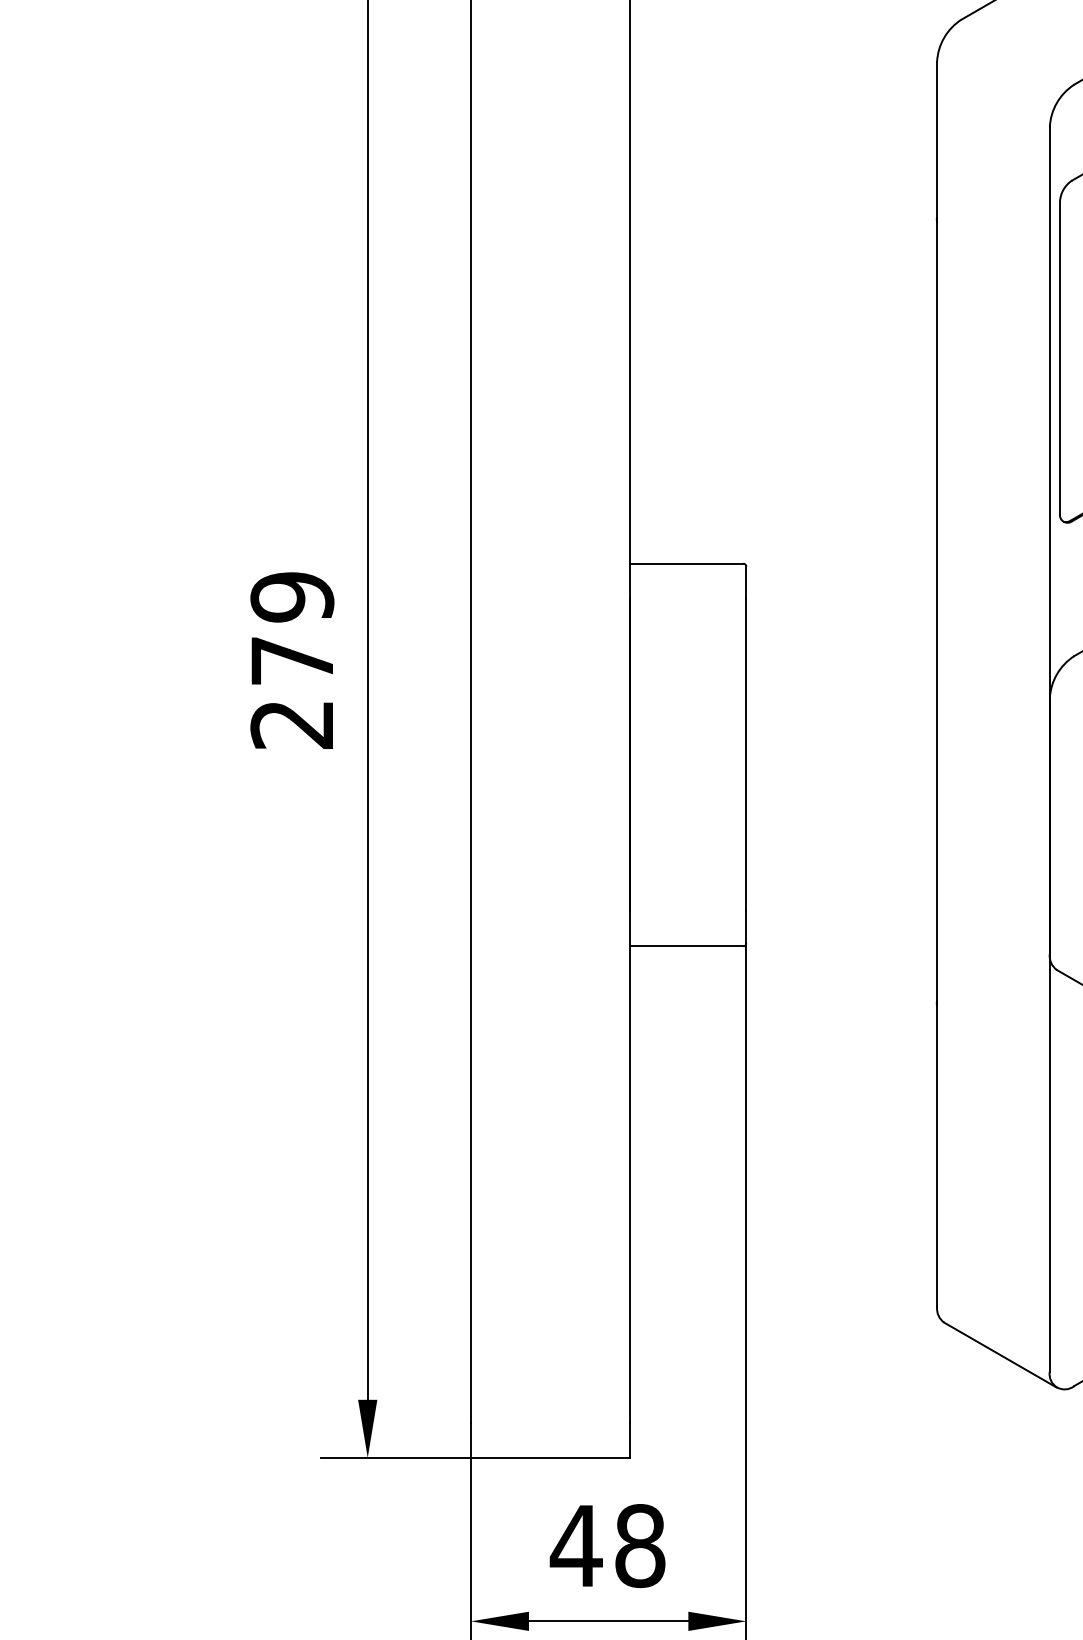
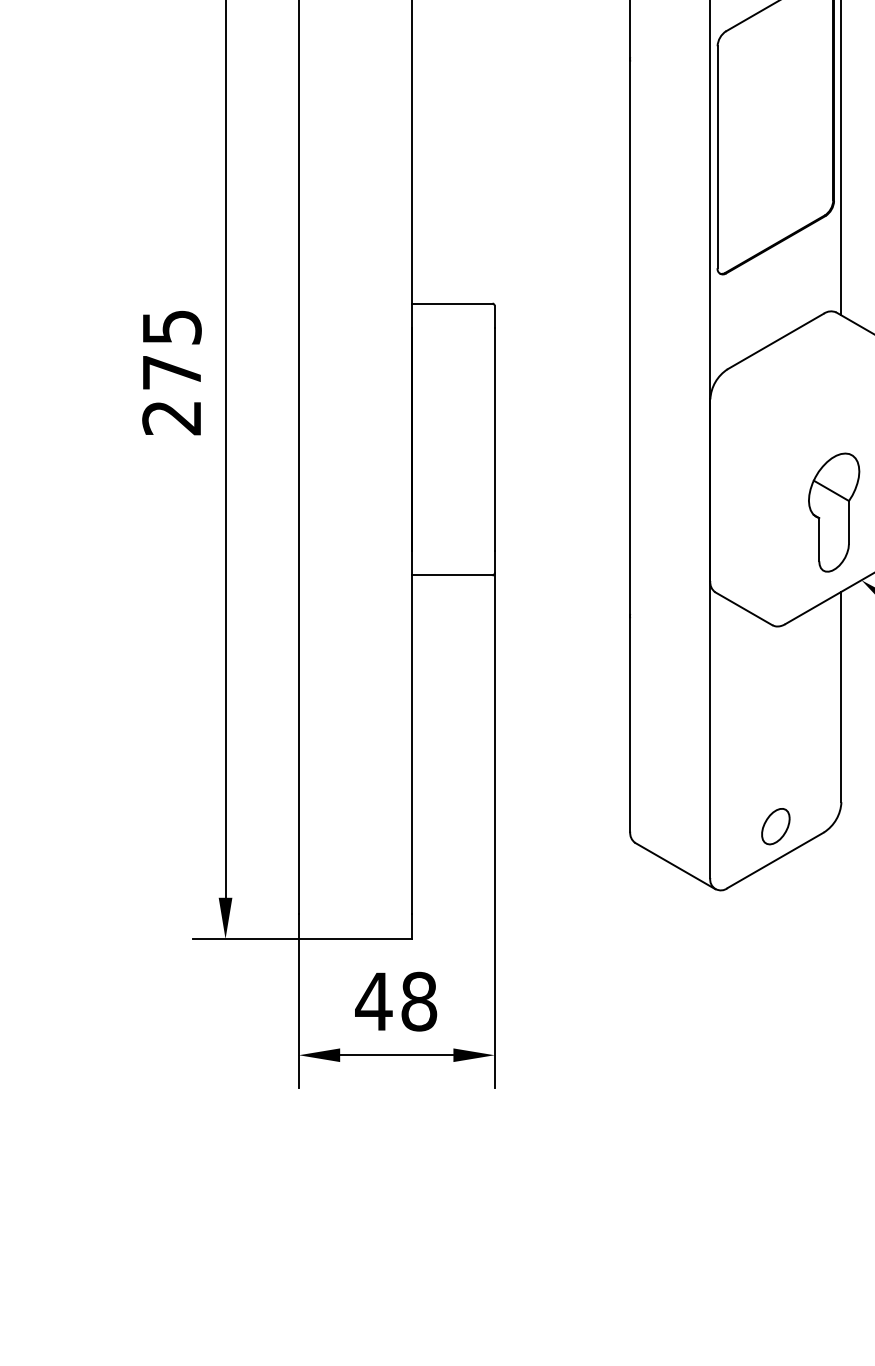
text: (291, 597) -> (171, 327), 279 -> 275

